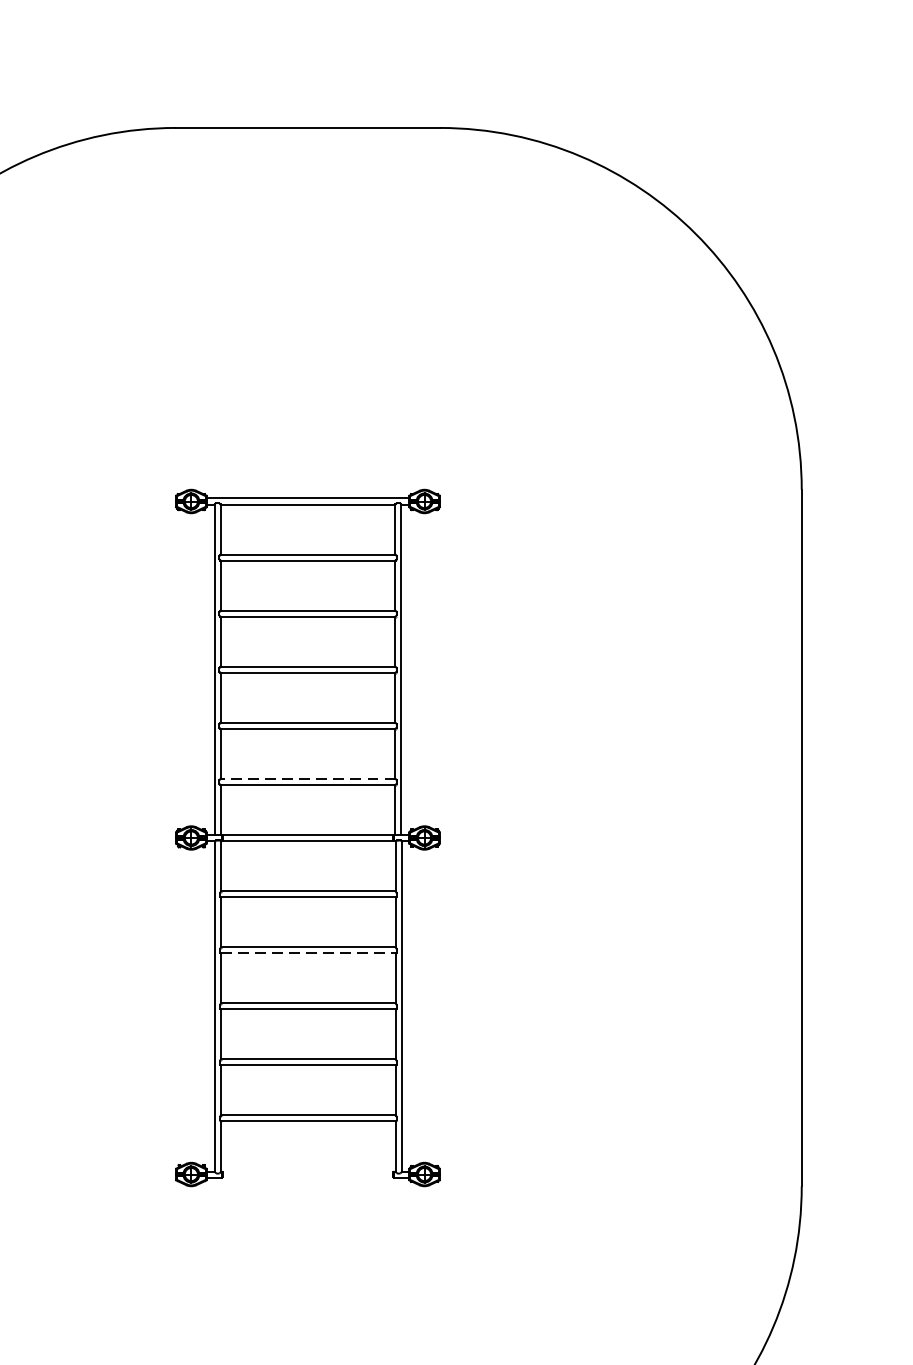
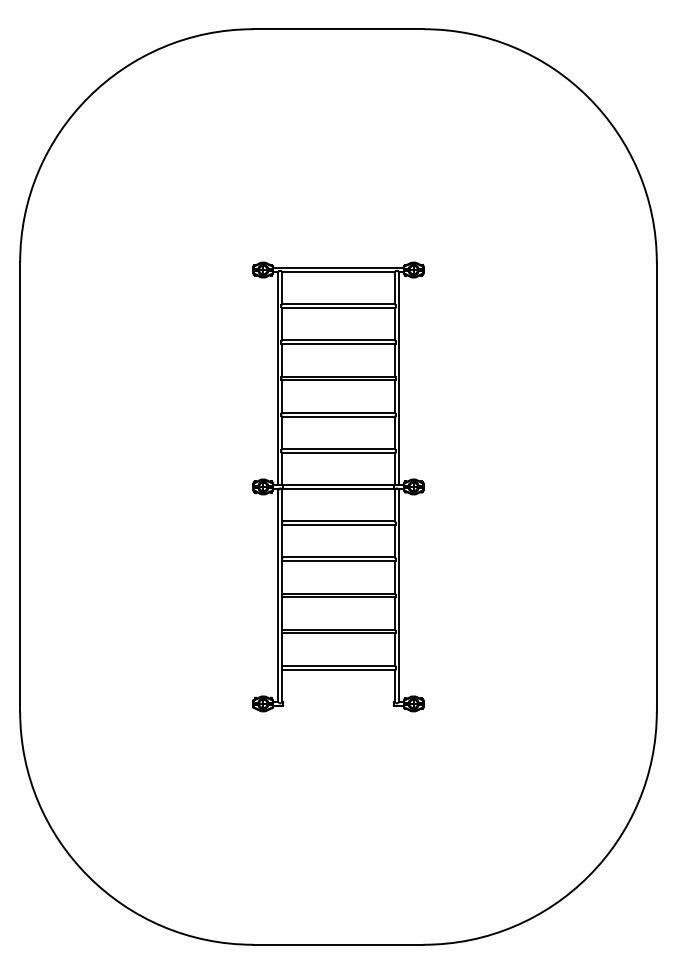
line: (306, 778) -> (337, 448), dashed -> solid
line: (309, 953) -> (339, 561), dashed -> solid

